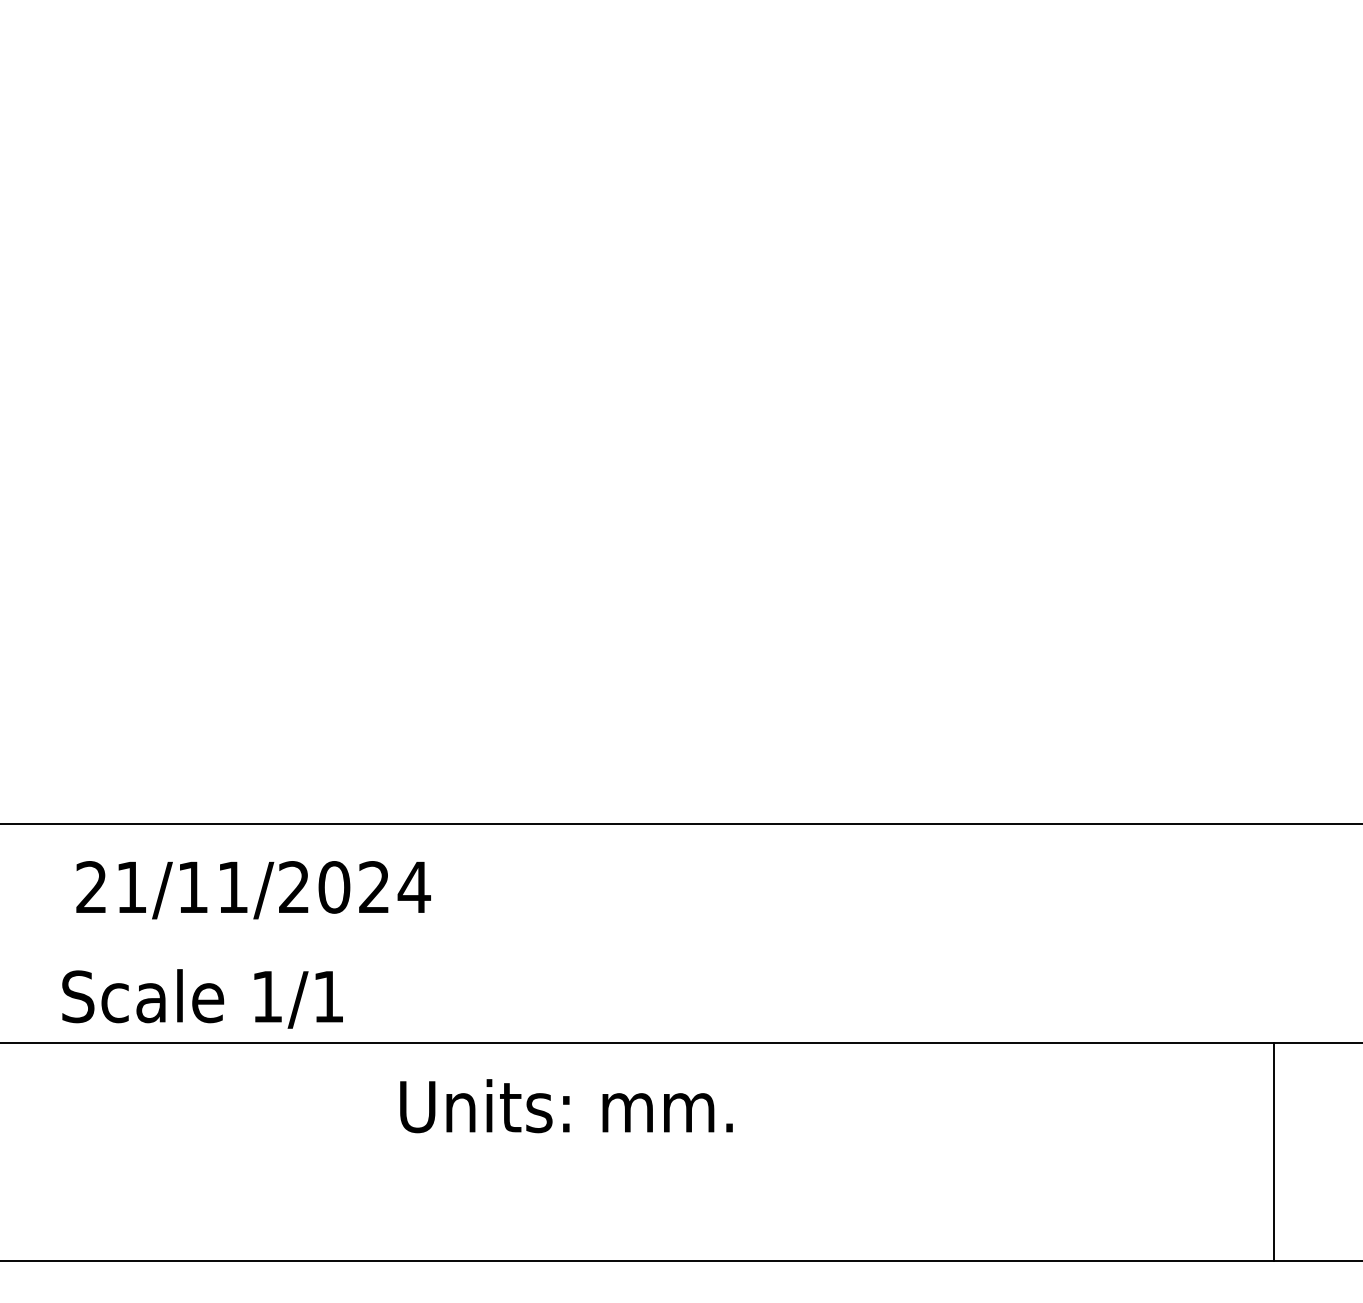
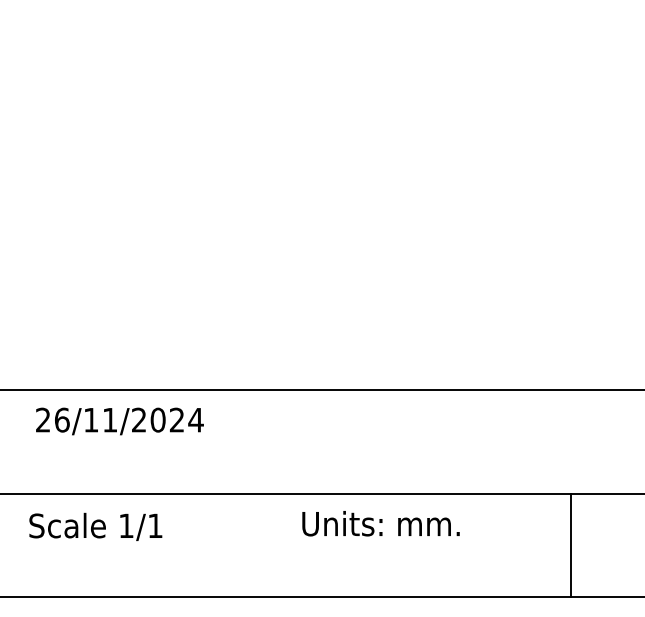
text: (132, 885) -> (62, 419), 21/11/2024 -> 26/11/2024
text: (201, 997) -> (95, 526), moved
text: (565, 1105) -> (380, 523), moved
line: (1273, 1152) -> (570, 545), moved

